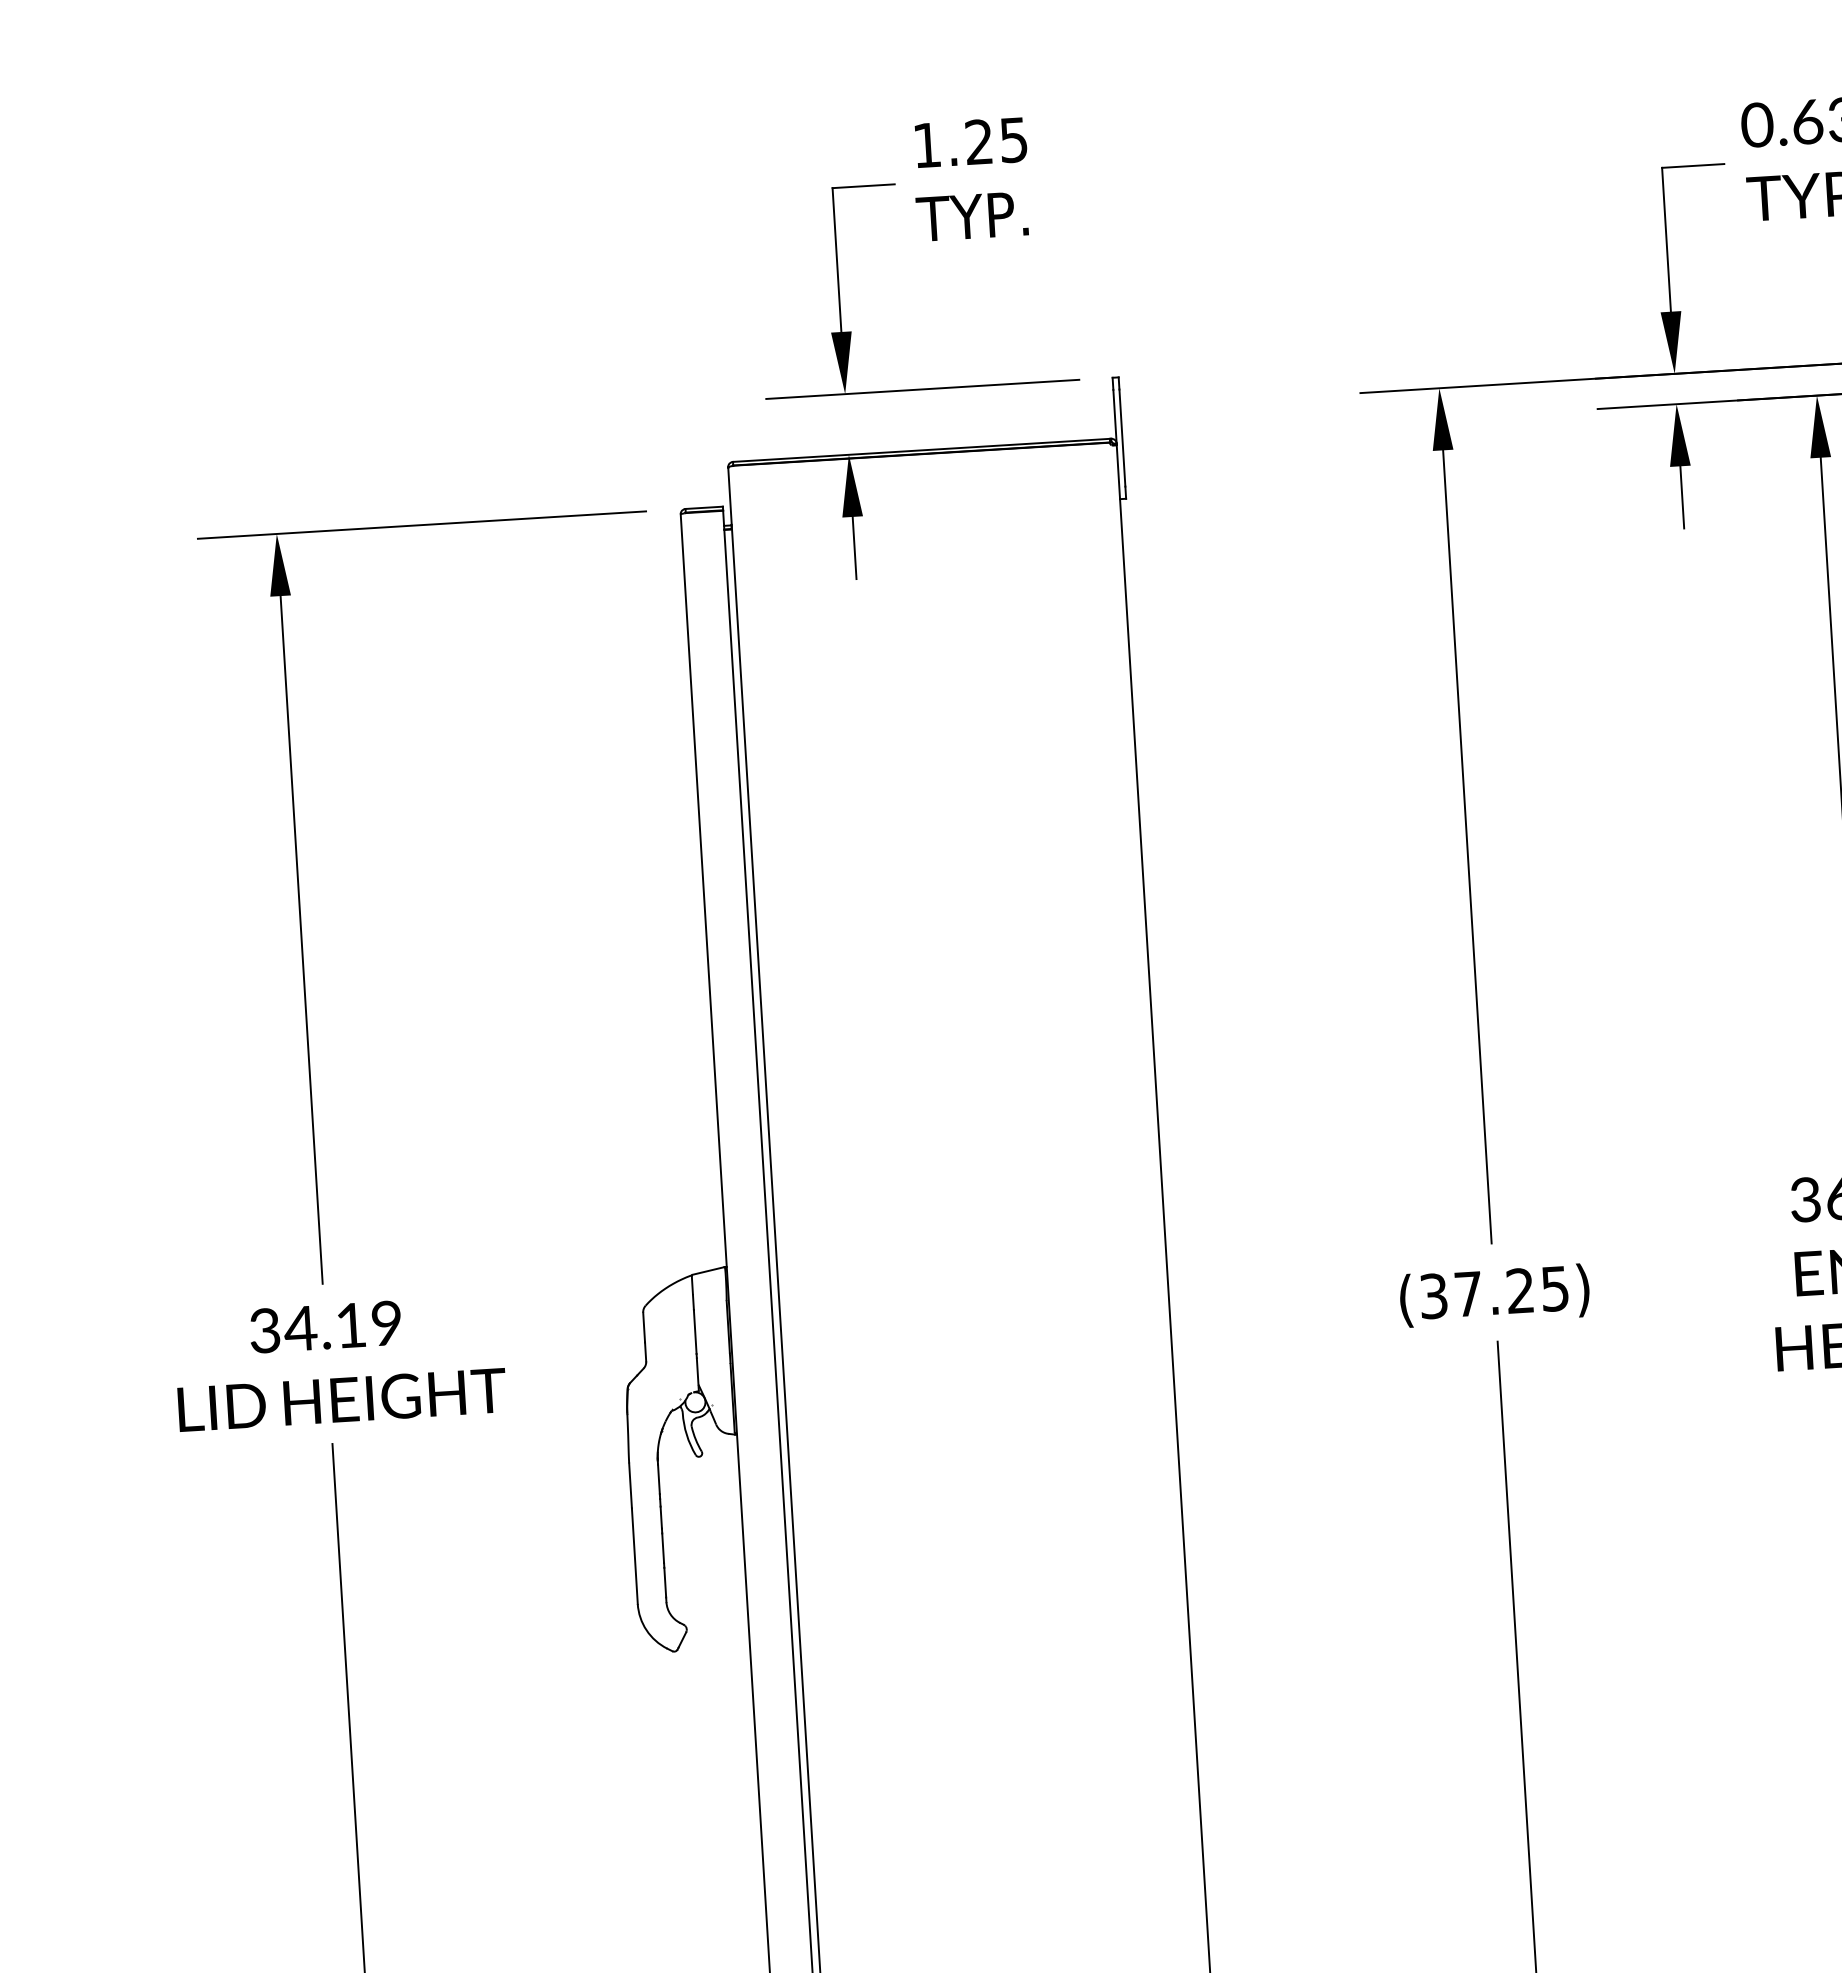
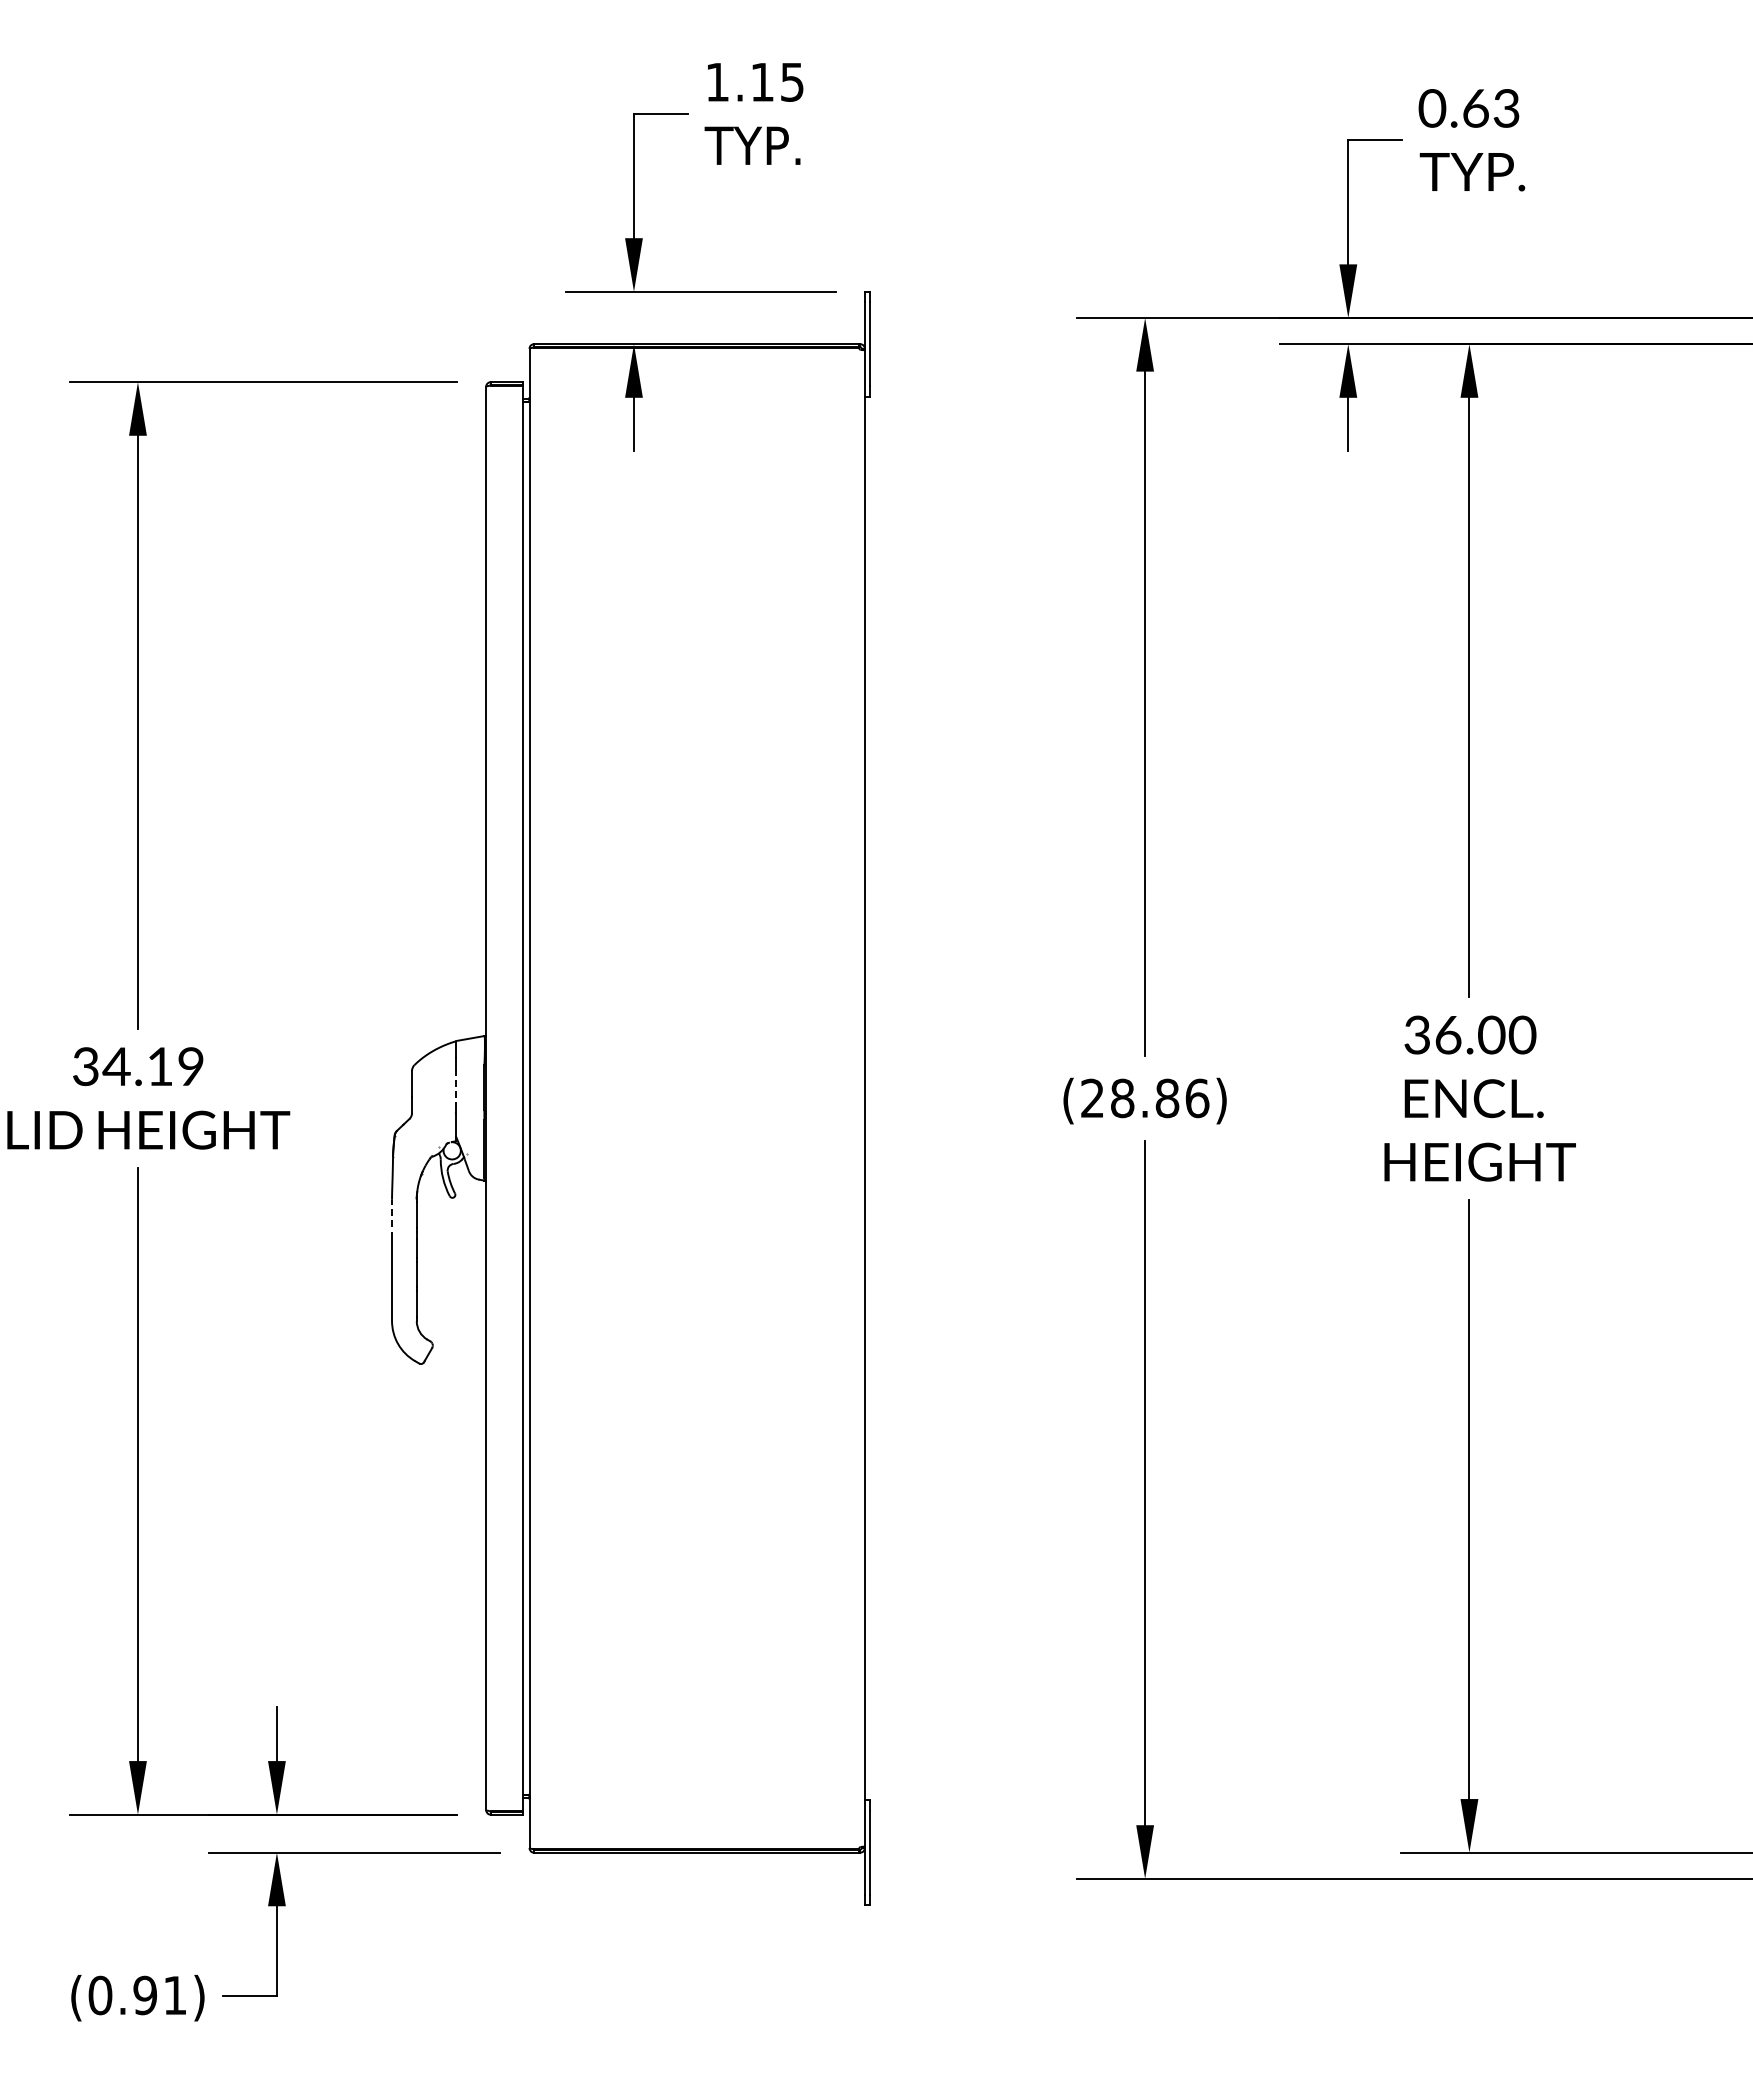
text: (979, 141) -> (762, 81), 1.25 -> 1.15
text: (1495, 1292) -> (1145, 1098), (37.25) -> (28.86)
line: (694, 1332) -> (455, 1090), solid -> dashed
line: (631, 1485) -> (392, 1218), solid -> dashed

